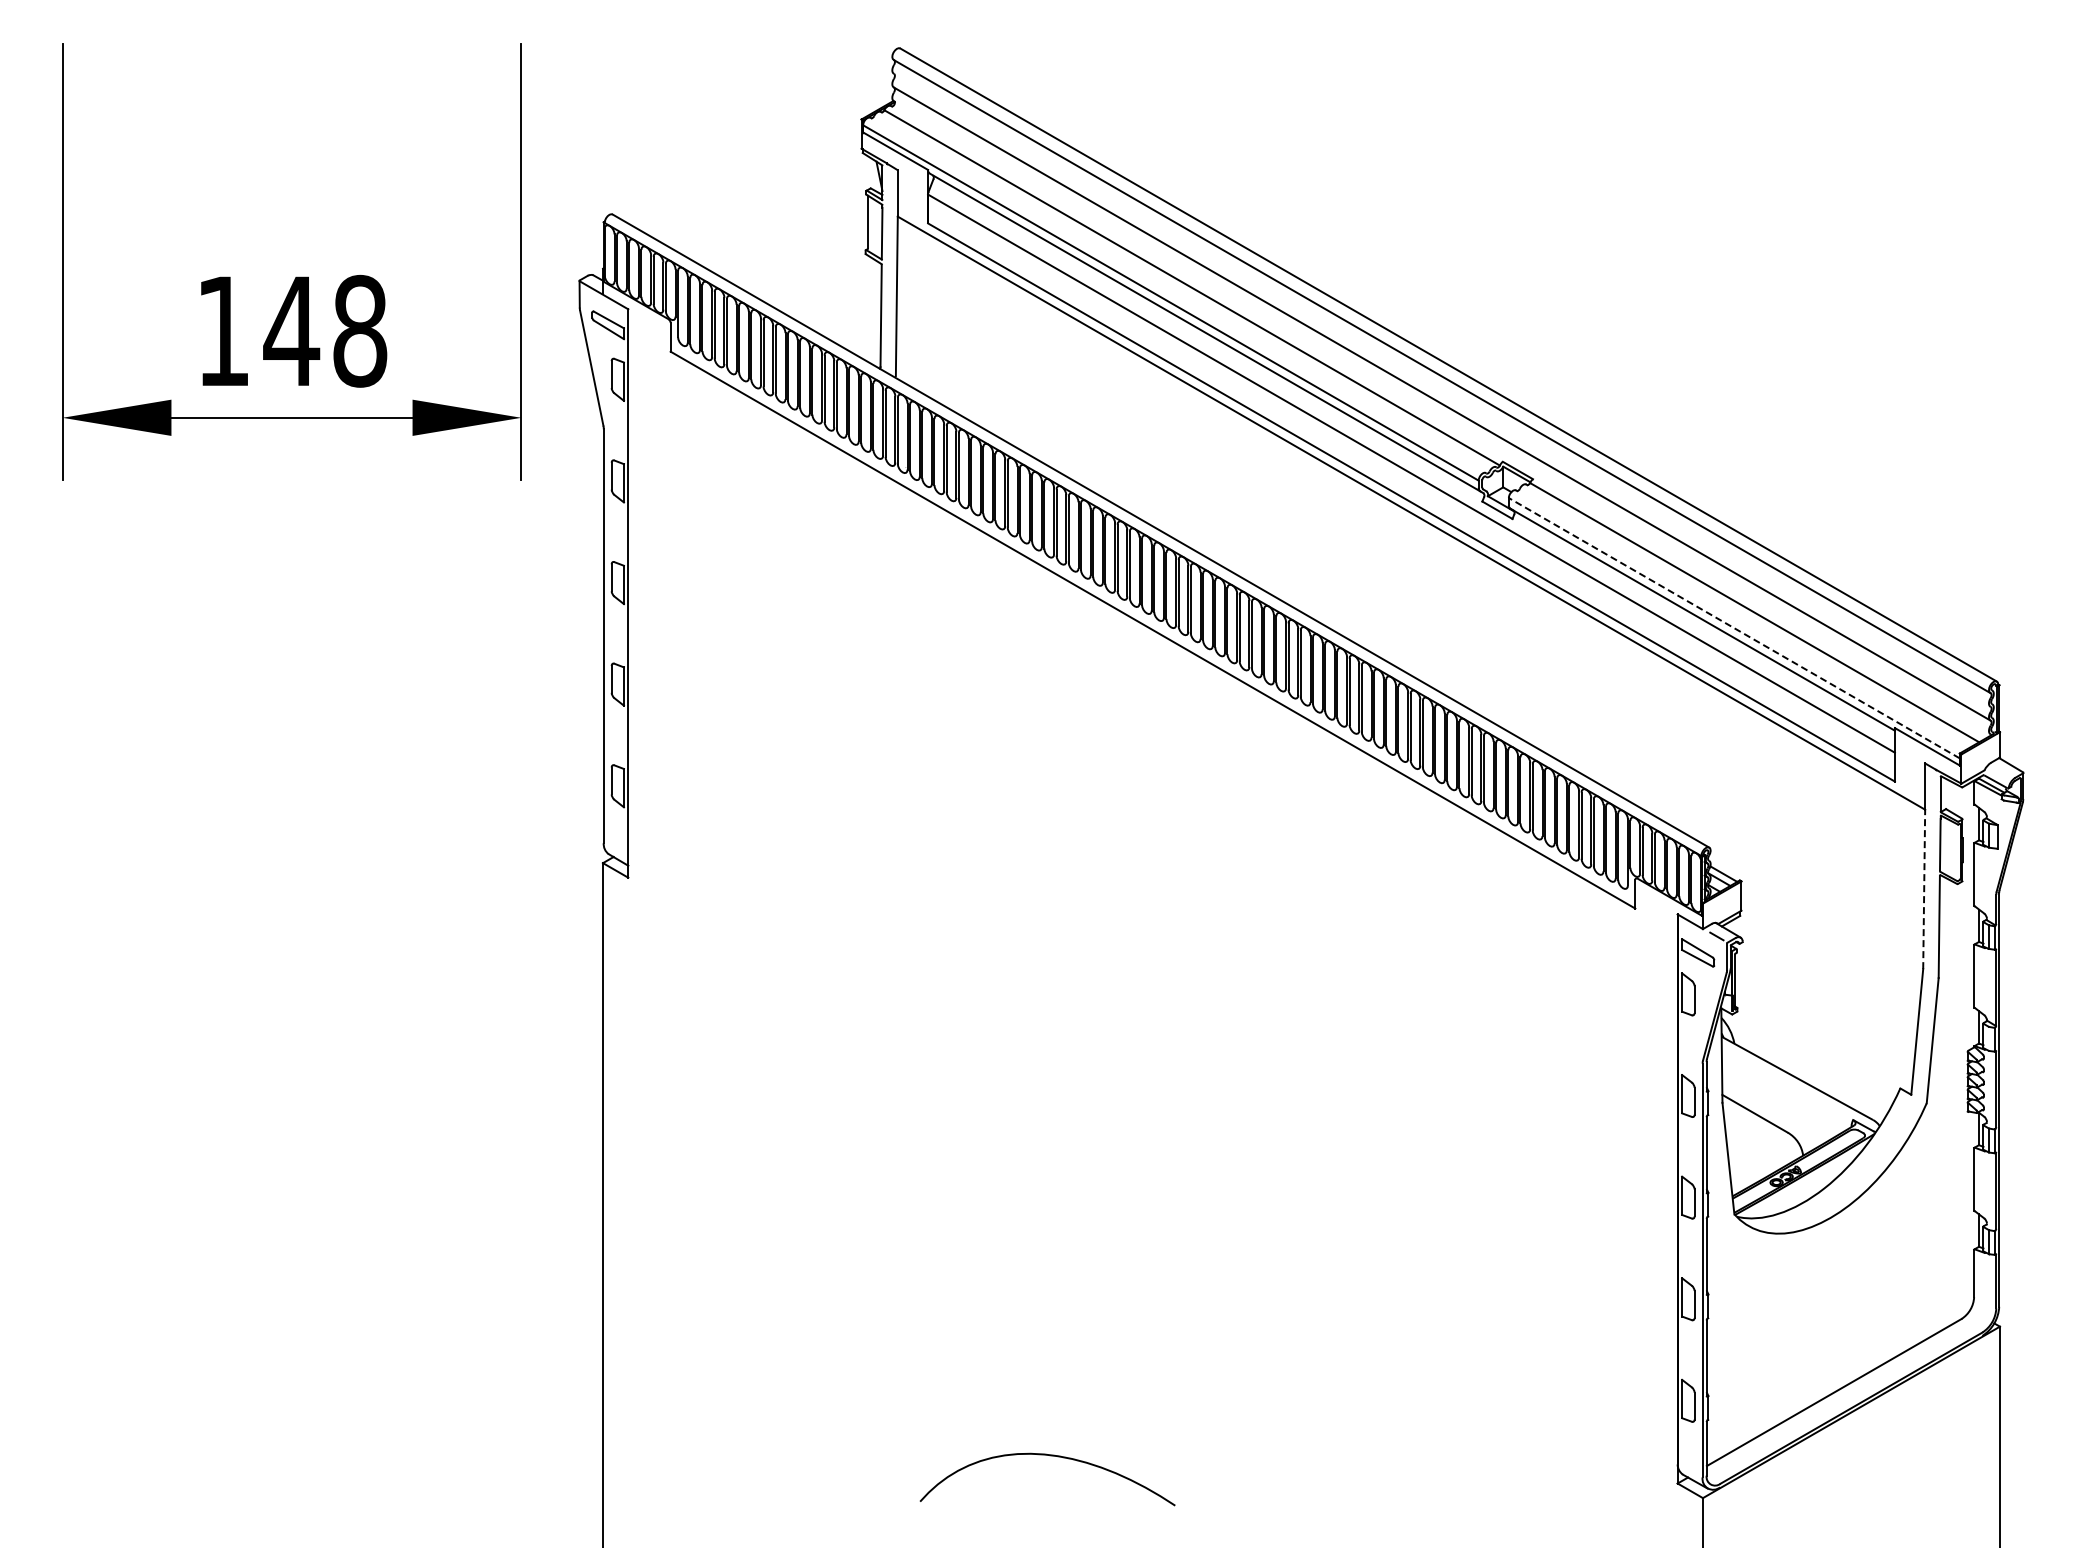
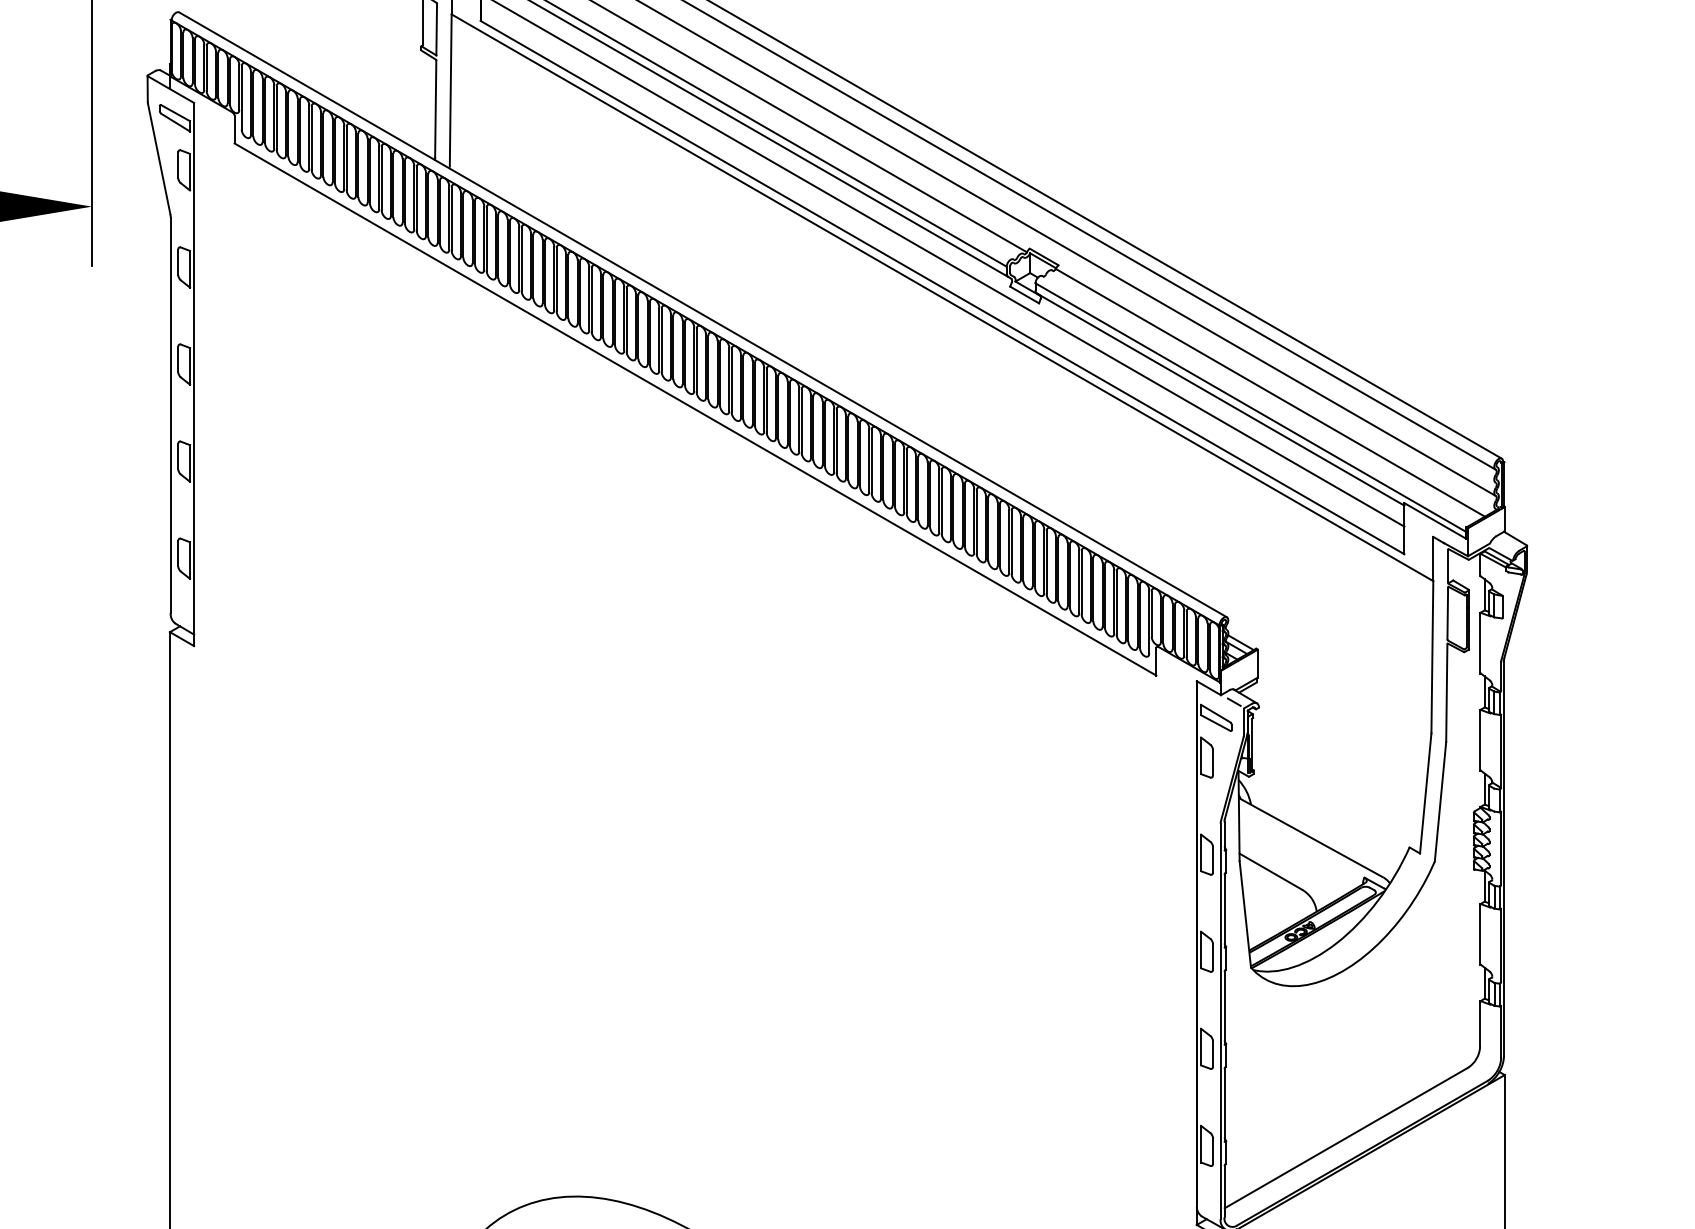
line: (1733, 627) -> (1250, 407), dashed -> solid
line: (1924, 889) -> (1432, 657), dashed -> solid

